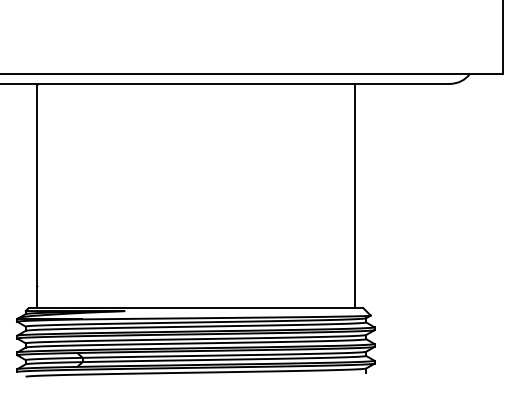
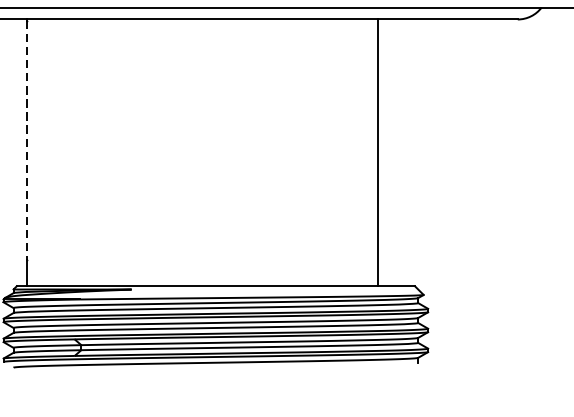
line: (36, 185) -> (26, 140), solid -> dashed
line: (355, 195) -> (378, 152), moved

